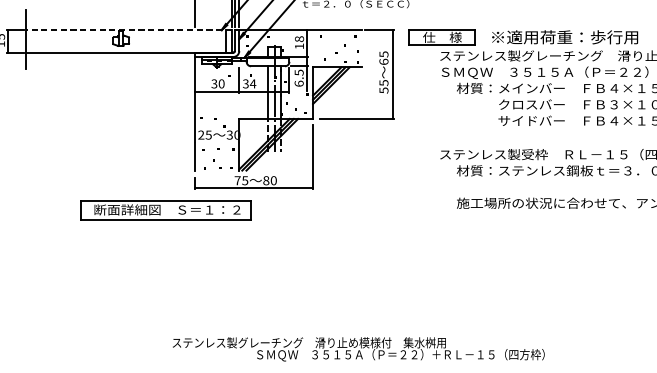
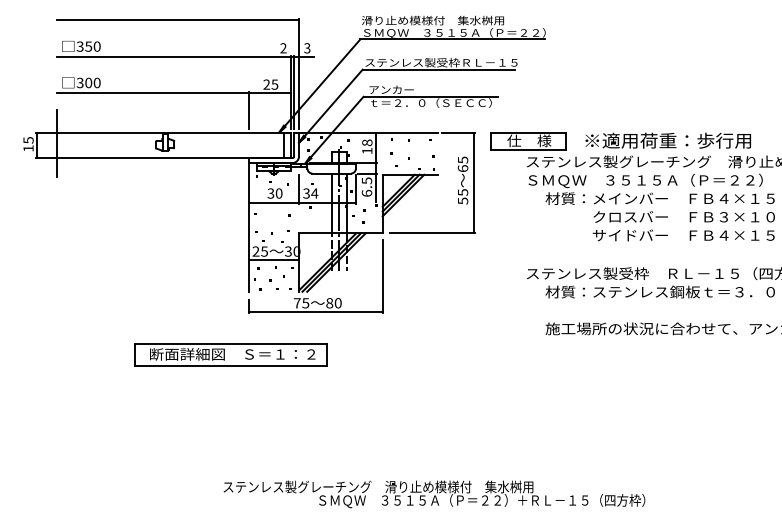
line: (129, 30) -> (174, 132), dashed -> solid
line: (216, 142) -> (273, 260), added
part: (165, 210) -> (230, 354), moved

